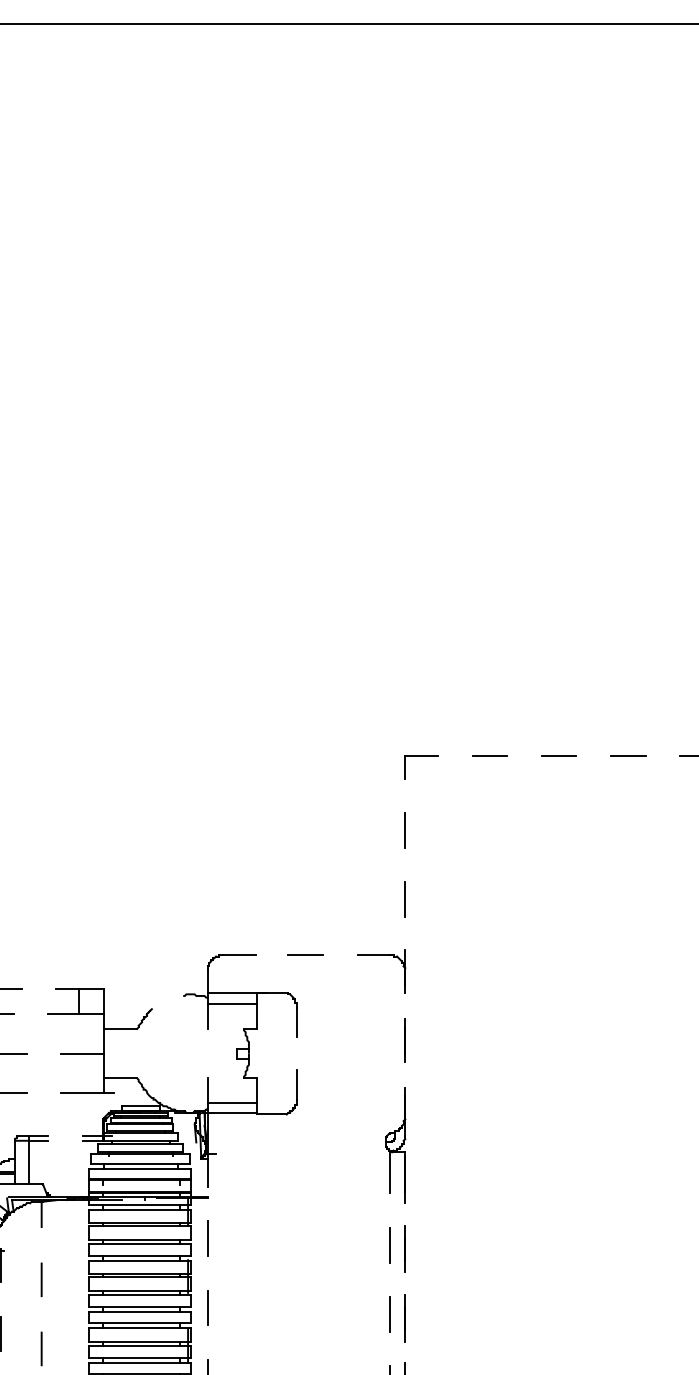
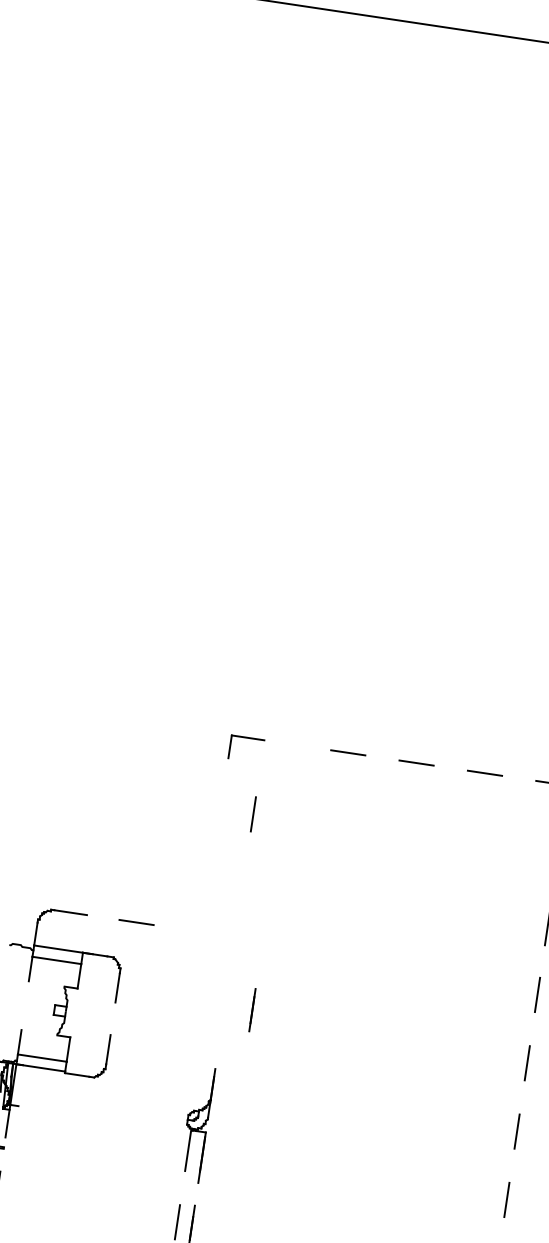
part: (421, 756) -> (247, 738), moved
line: (404, 899) -> (242, 882), removed
part: (381, 955) -> (211, 934), removed
line: (404, 1040) -> (251, 1010), moved

